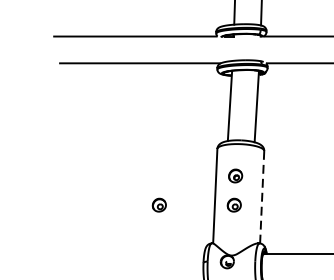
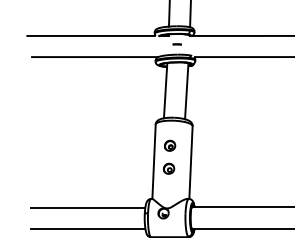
part: (243, 47) -> (176, 44), added
line: (262, 197) -> (191, 162), dashed -> solid
part: (159, 204) -> (110, 168), removed
line: (130, 254) -> (87, 207), added

